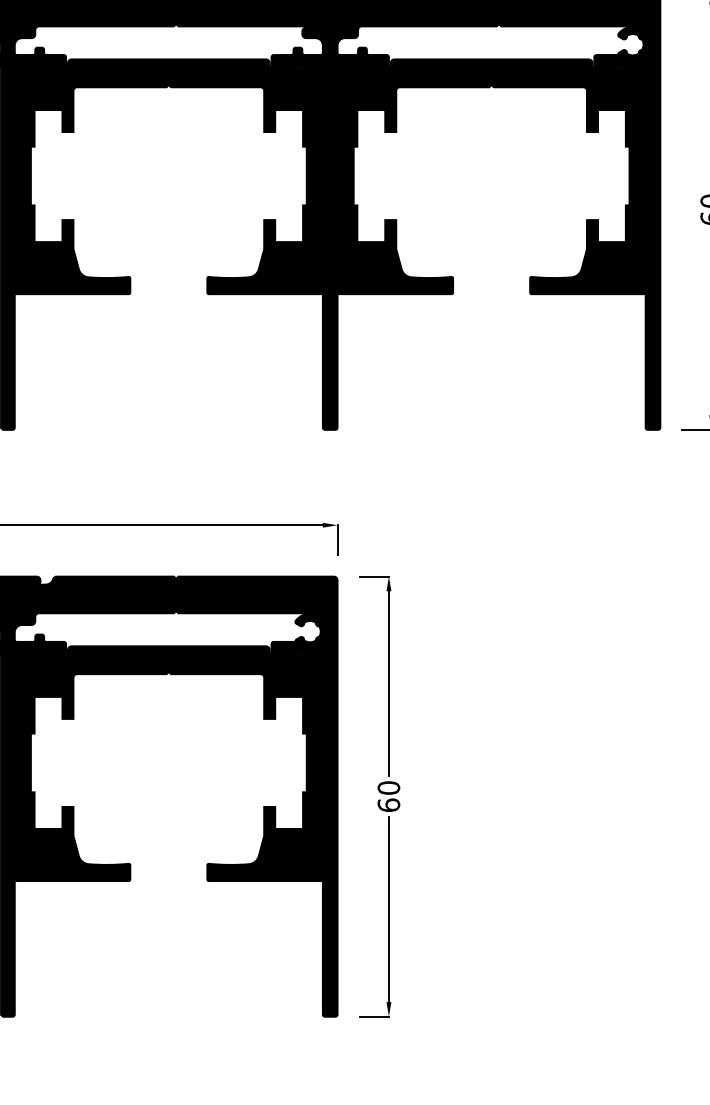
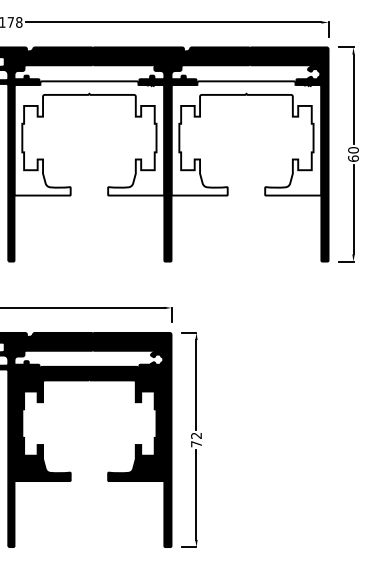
fill: (168, 176) -> (89, 138), removed
fill: (491, 176) -> (246, 138), removed
text: (388, 795) -> (196, 439), 60 -> 72

